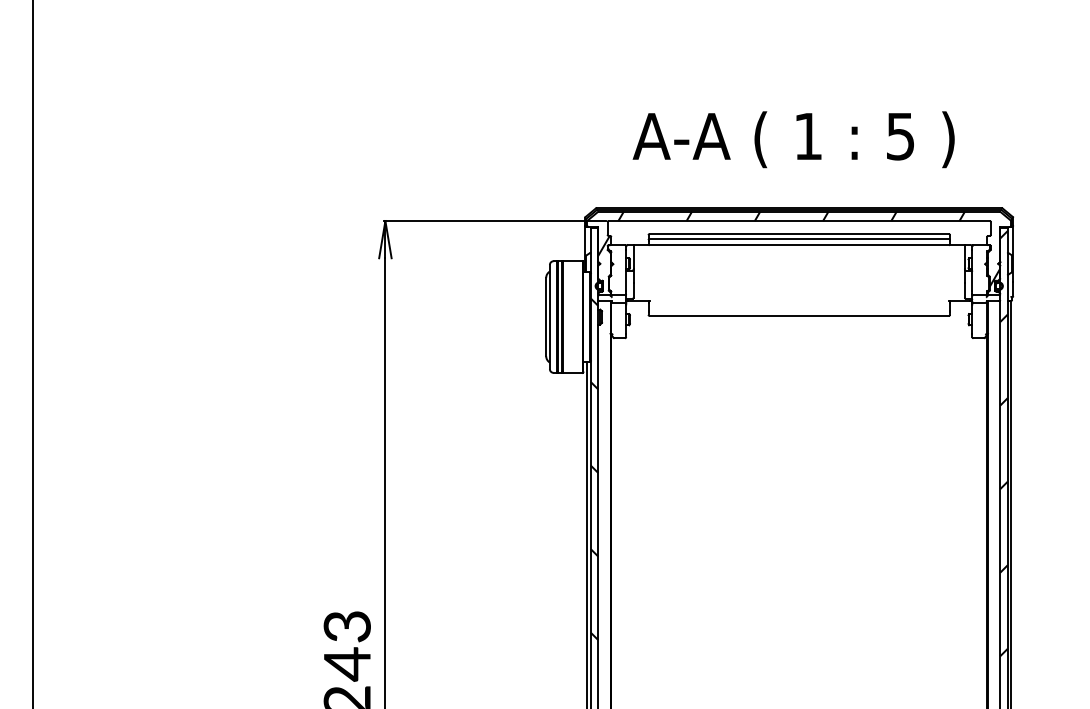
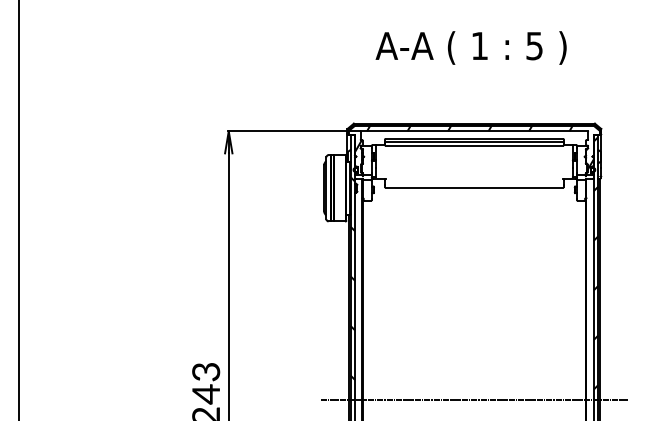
text: (792, 138) -> (470, 47), moved
line: (797, 672) -> (473, 399), added

